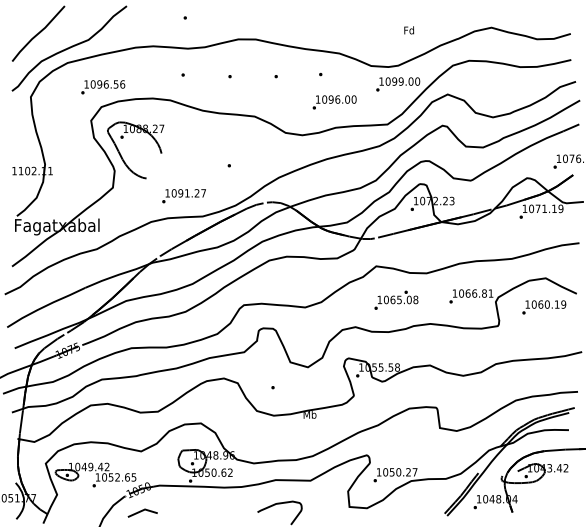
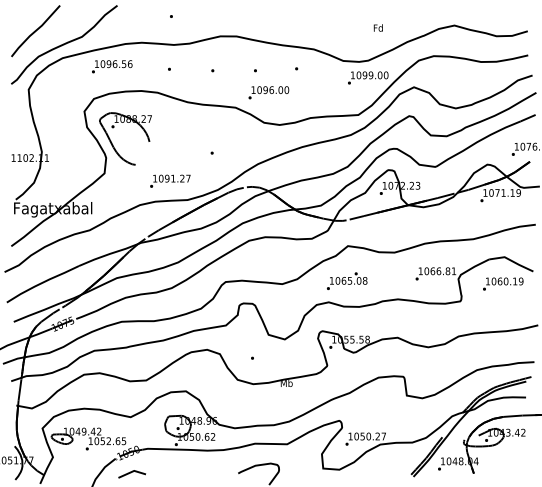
text: (103, 87) -> (112, 66), moved
text: (334, 102) -> (268, 92), moved
text: (396, 299) -> (347, 280), moved

